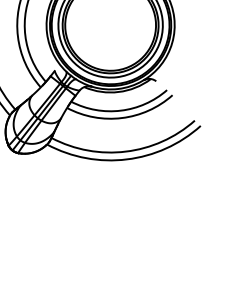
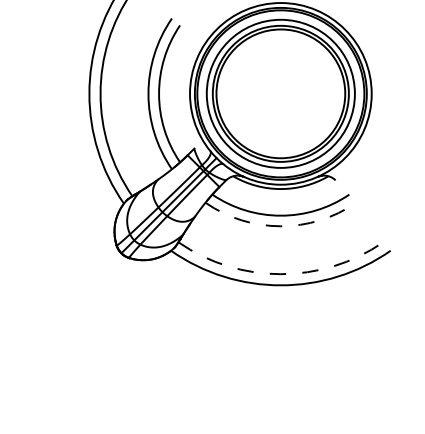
arc: (121, 118) -> (280, 226), solid -> dashed
arc: (125, 151) -> (280, 274), solid -> dashed

